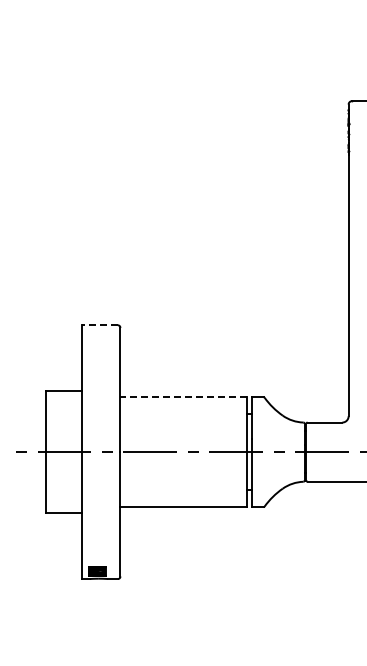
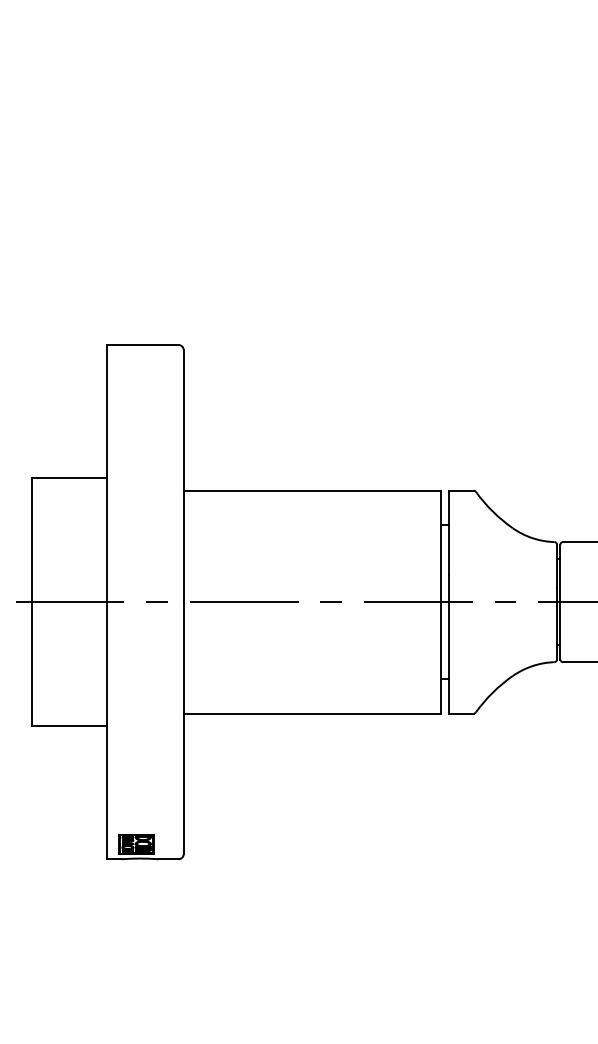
line: (100, 325) -> (143, 345), dashed -> solid
line: (183, 397) -> (311, 491), dashed -> solid

